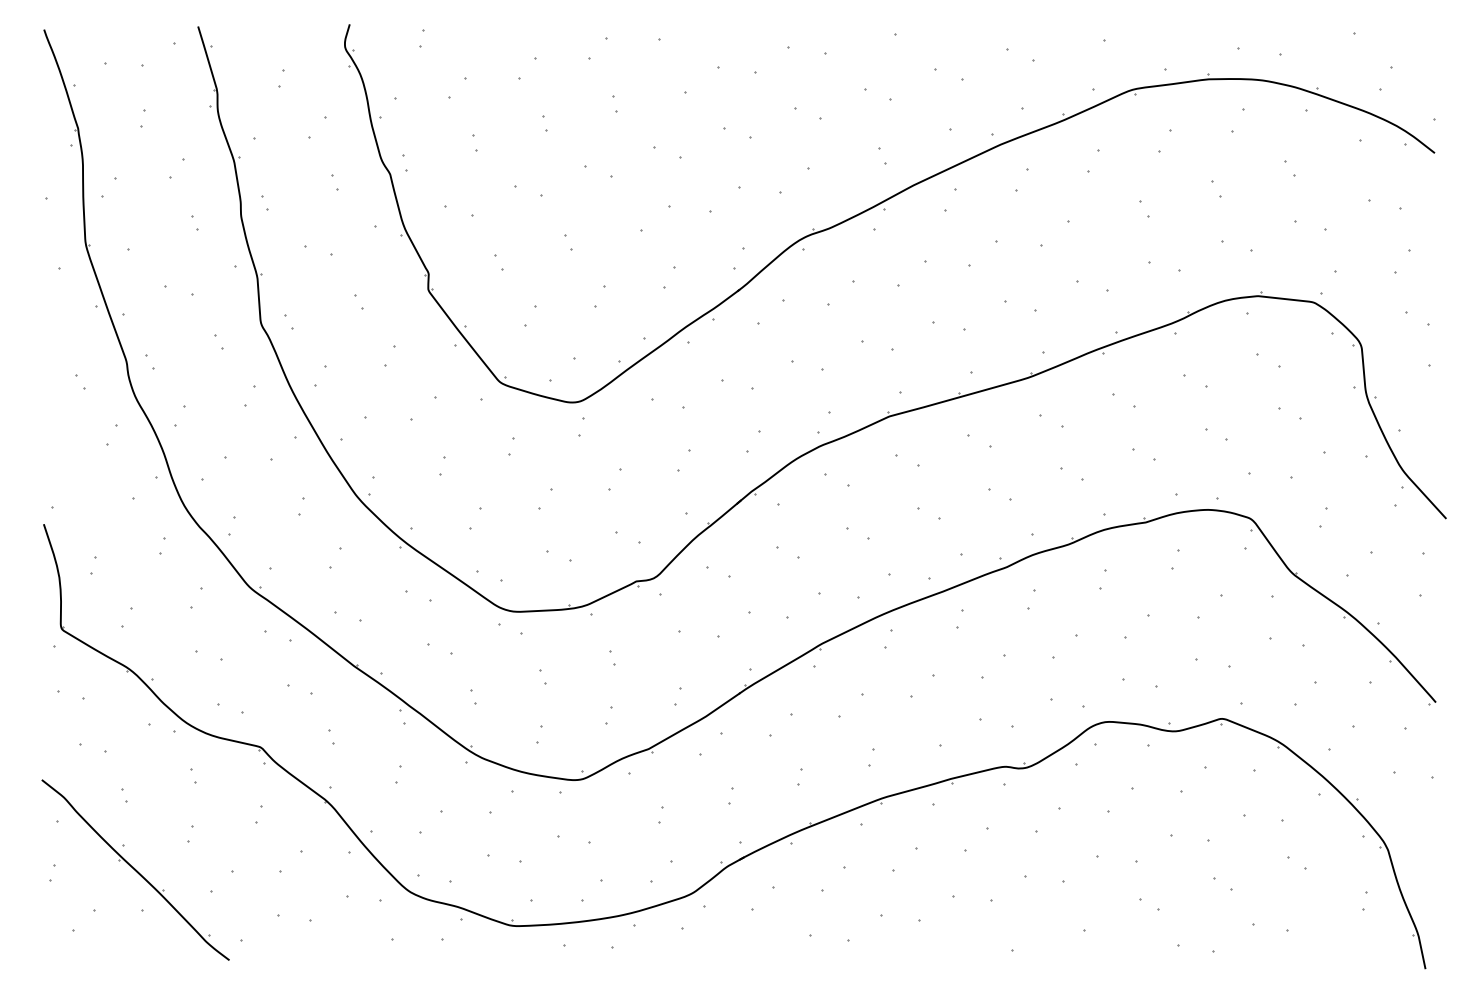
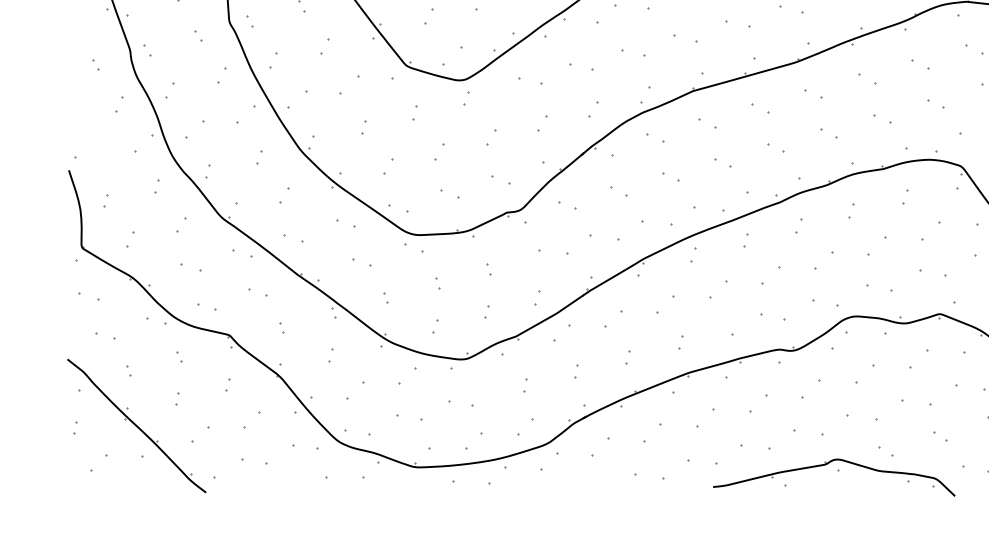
part: (1071, 921) -> (828, 463), added

